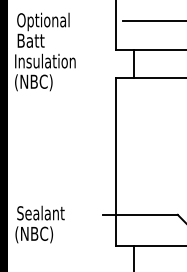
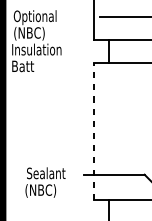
text: (36, 41) -> (29, 33), Batt -> (NBC)
text: (33, 82) -> (27, 66), (NBC) -> Batt
line: (115, 161) -> (93, 131), solid -> dashed
text: (39, 224) -> (45, 182), moved

